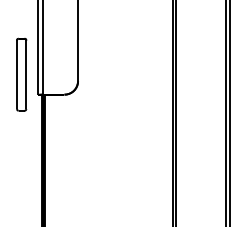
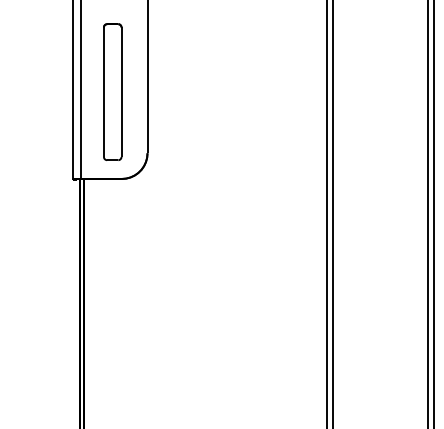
part: (21, 74) -> (112, 91), moved

